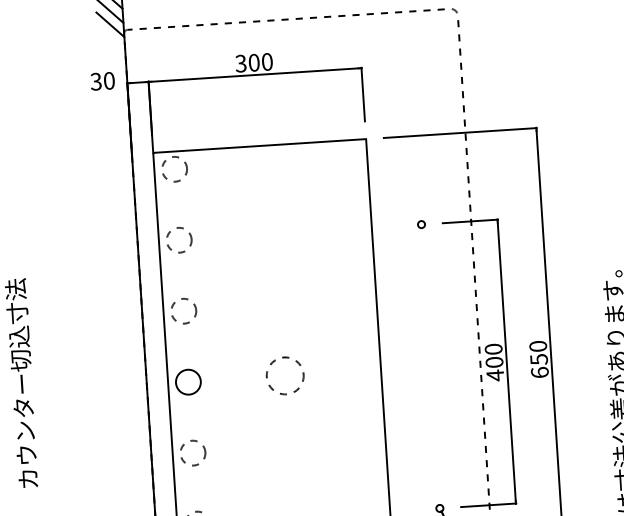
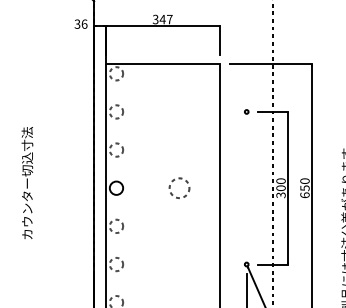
text: (259, 62) -> (165, 19), 300 -> 347
text: (109, 79) -> (84, 23), 30 -> 36
circle: (285, 374) -> (179, 187), moved
text: (494, 375) -> (280, 195), 400 -> 300

